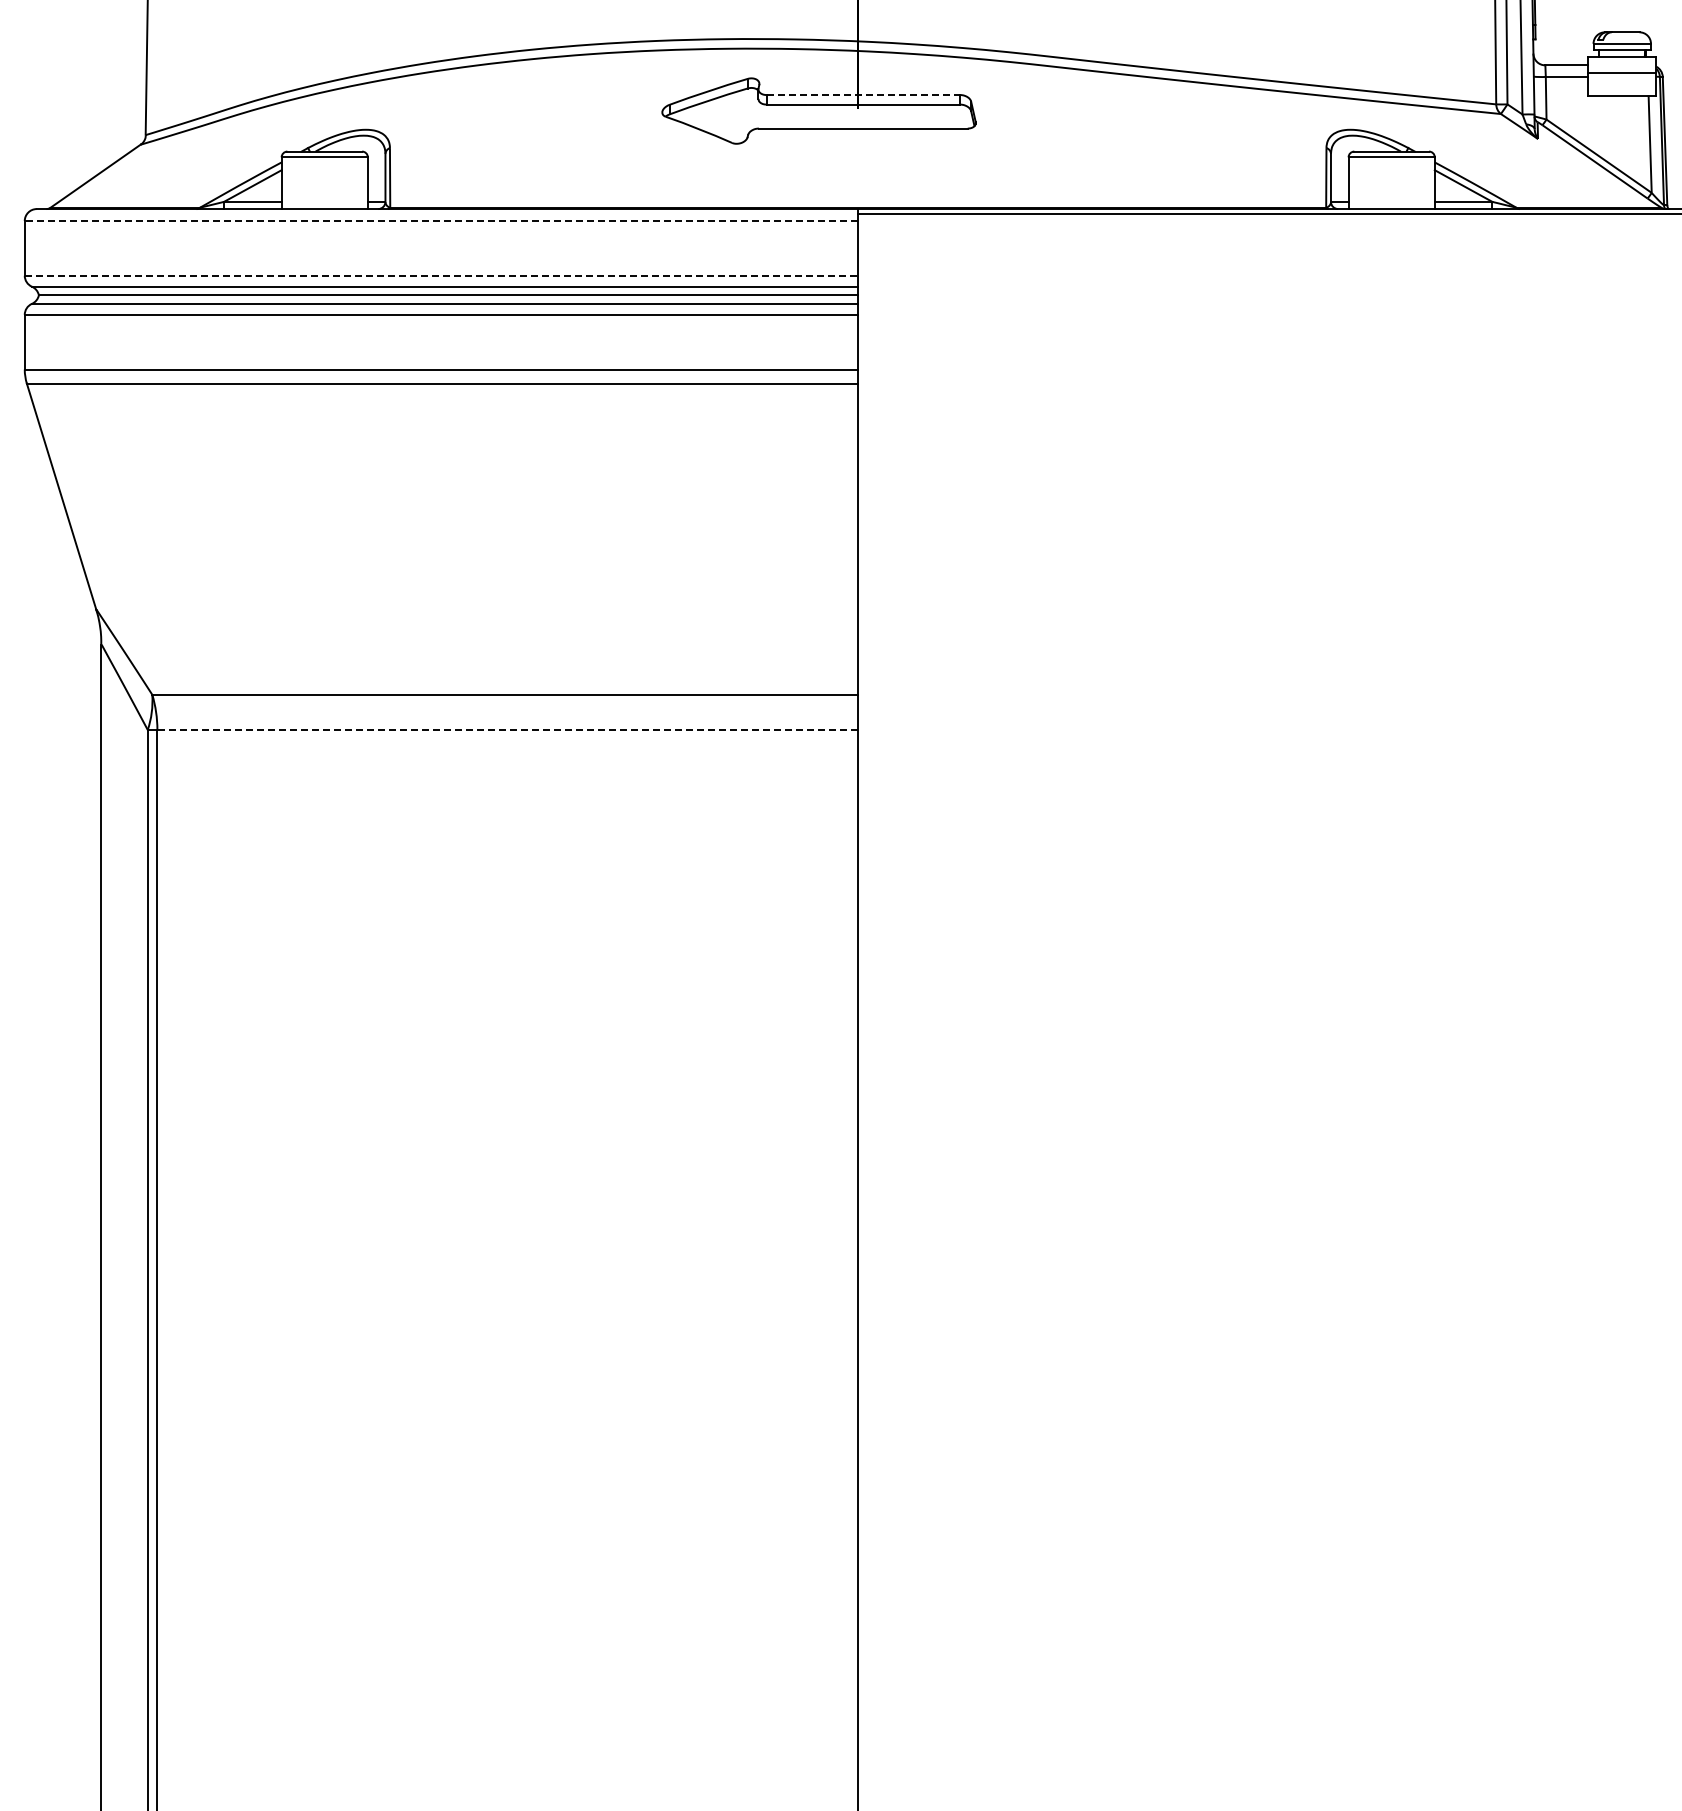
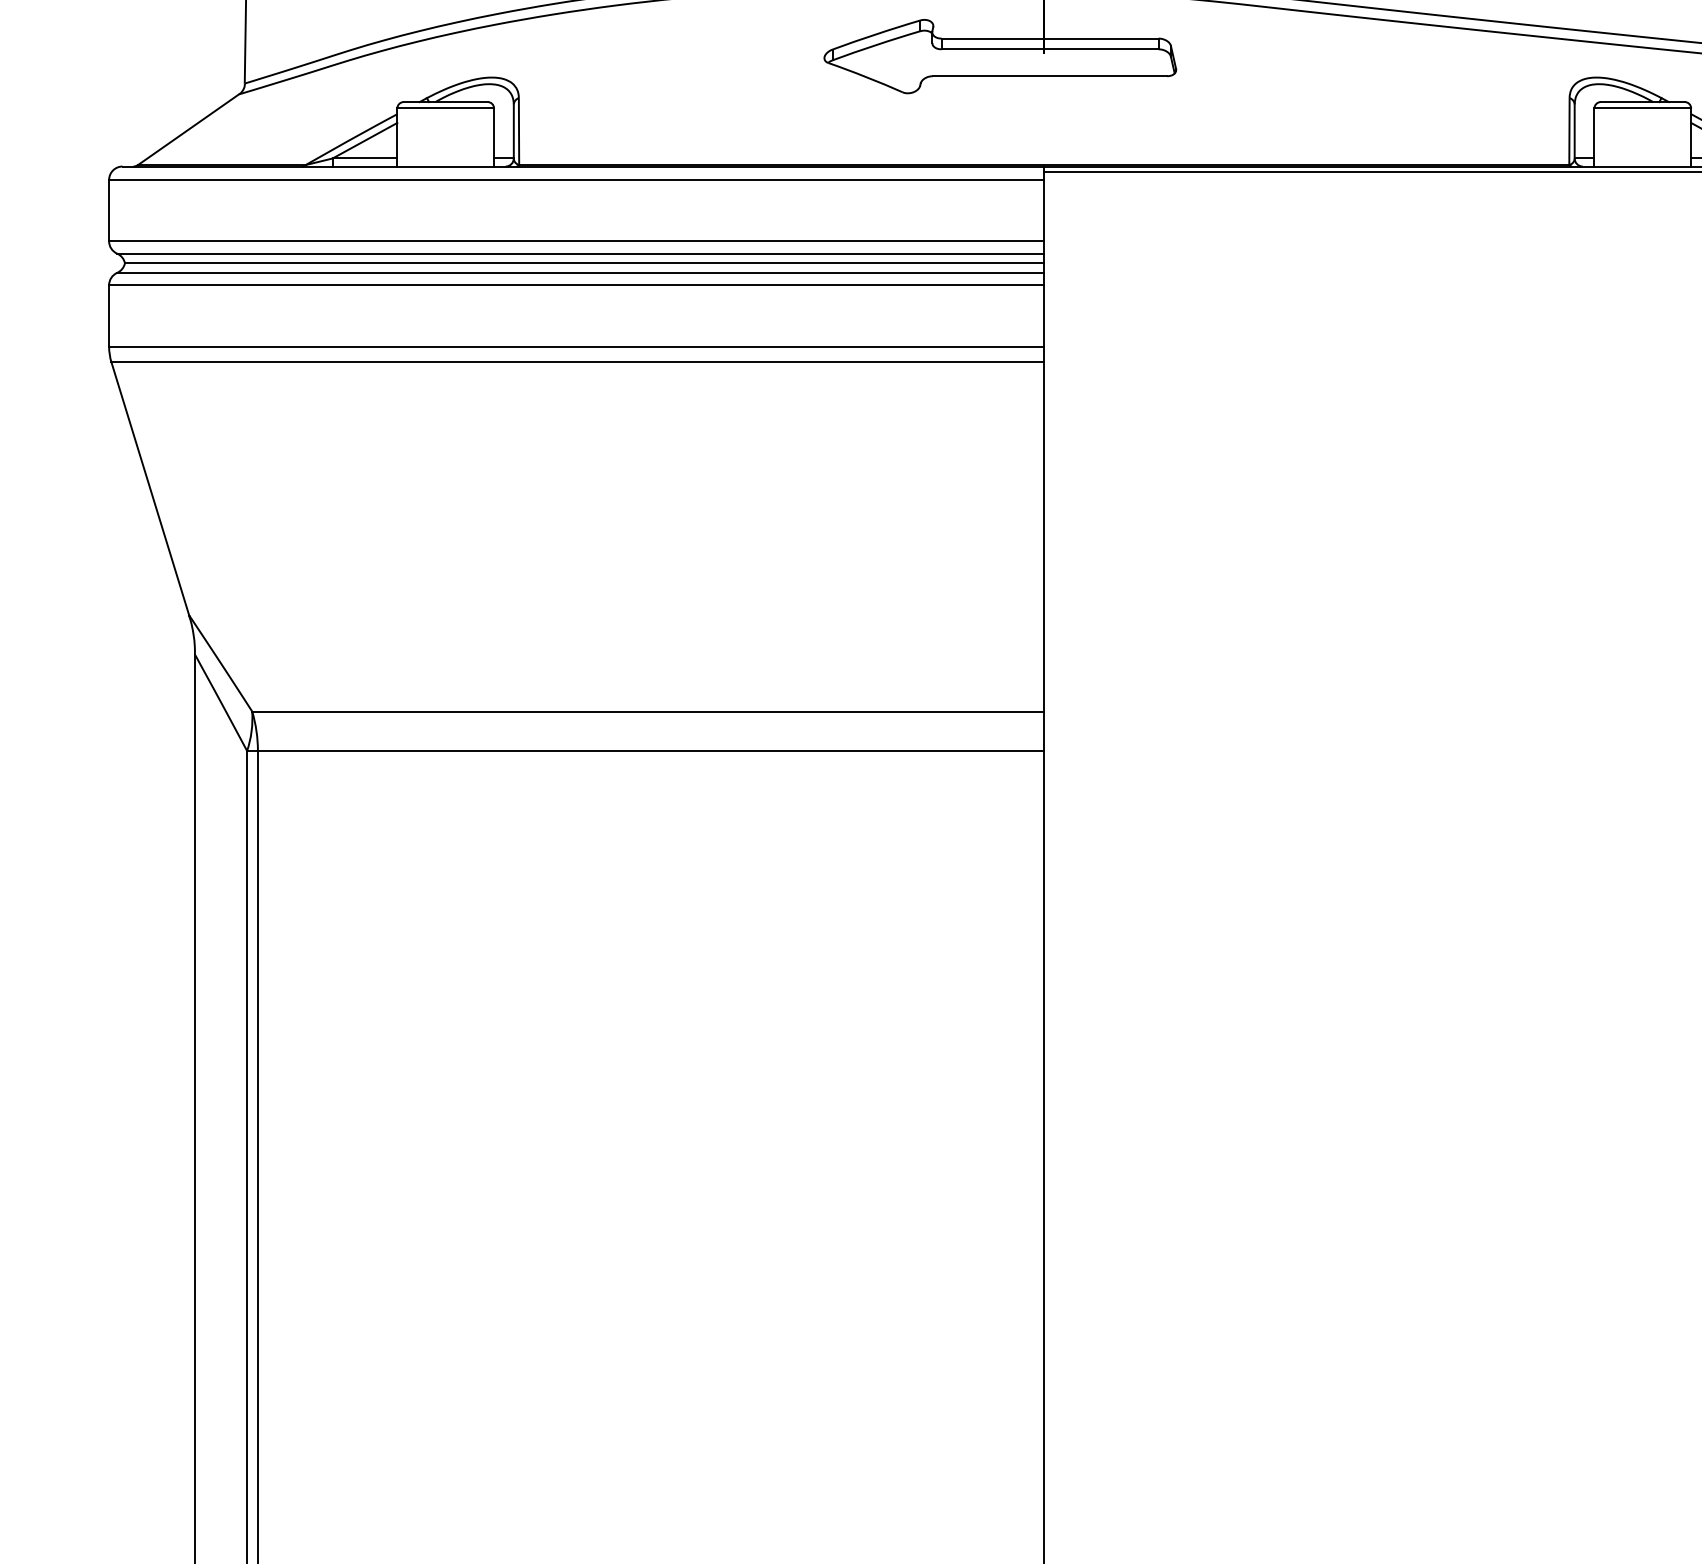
line: (863, 95) -> (1050, 39), dashed -> solid
line: (441, 221) -> (576, 180), dashed -> solid
line: (441, 275) -> (576, 241), dashed -> solid
line: (507, 729) -> (650, 750), dashed -> solid

